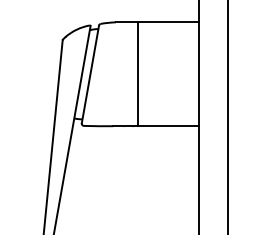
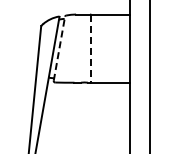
line: (90, 74) -> (59, 48), solid -> dashed
line: (137, 74) -> (90, 48), solid -> dashed

